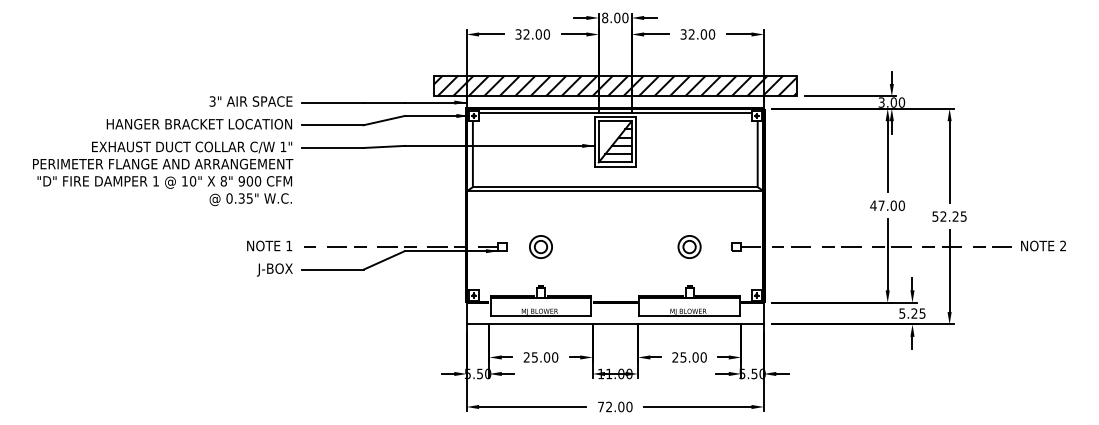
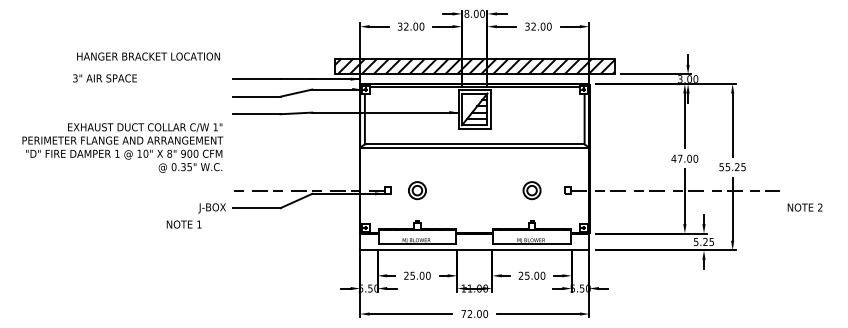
text: (250, 101) -> (104, 78), moved
text: (198, 124) -> (147, 56), moved
text: (163, 173) -> (123, 147), moved
text: (943, 216) -> (727, 167), 52.25 -> 55.25
text: (269, 245) -> (184, 224), moved
text: (1043, 245) -> (805, 207), moved

